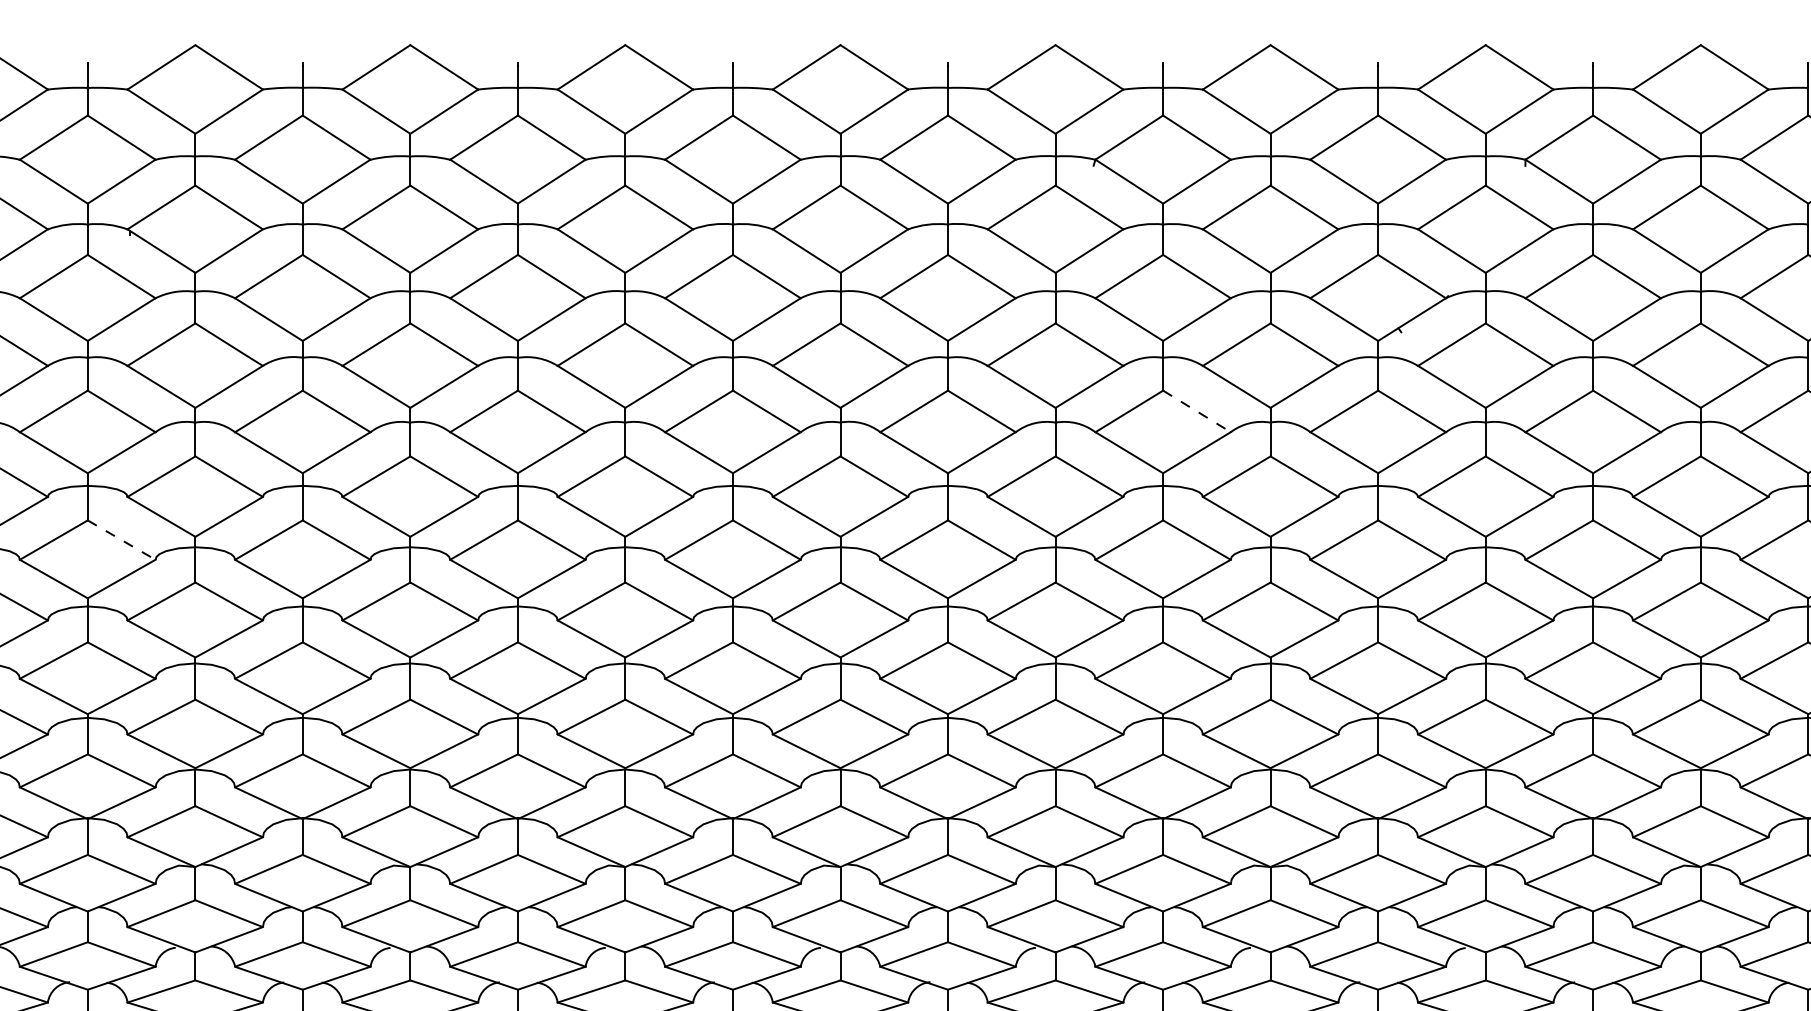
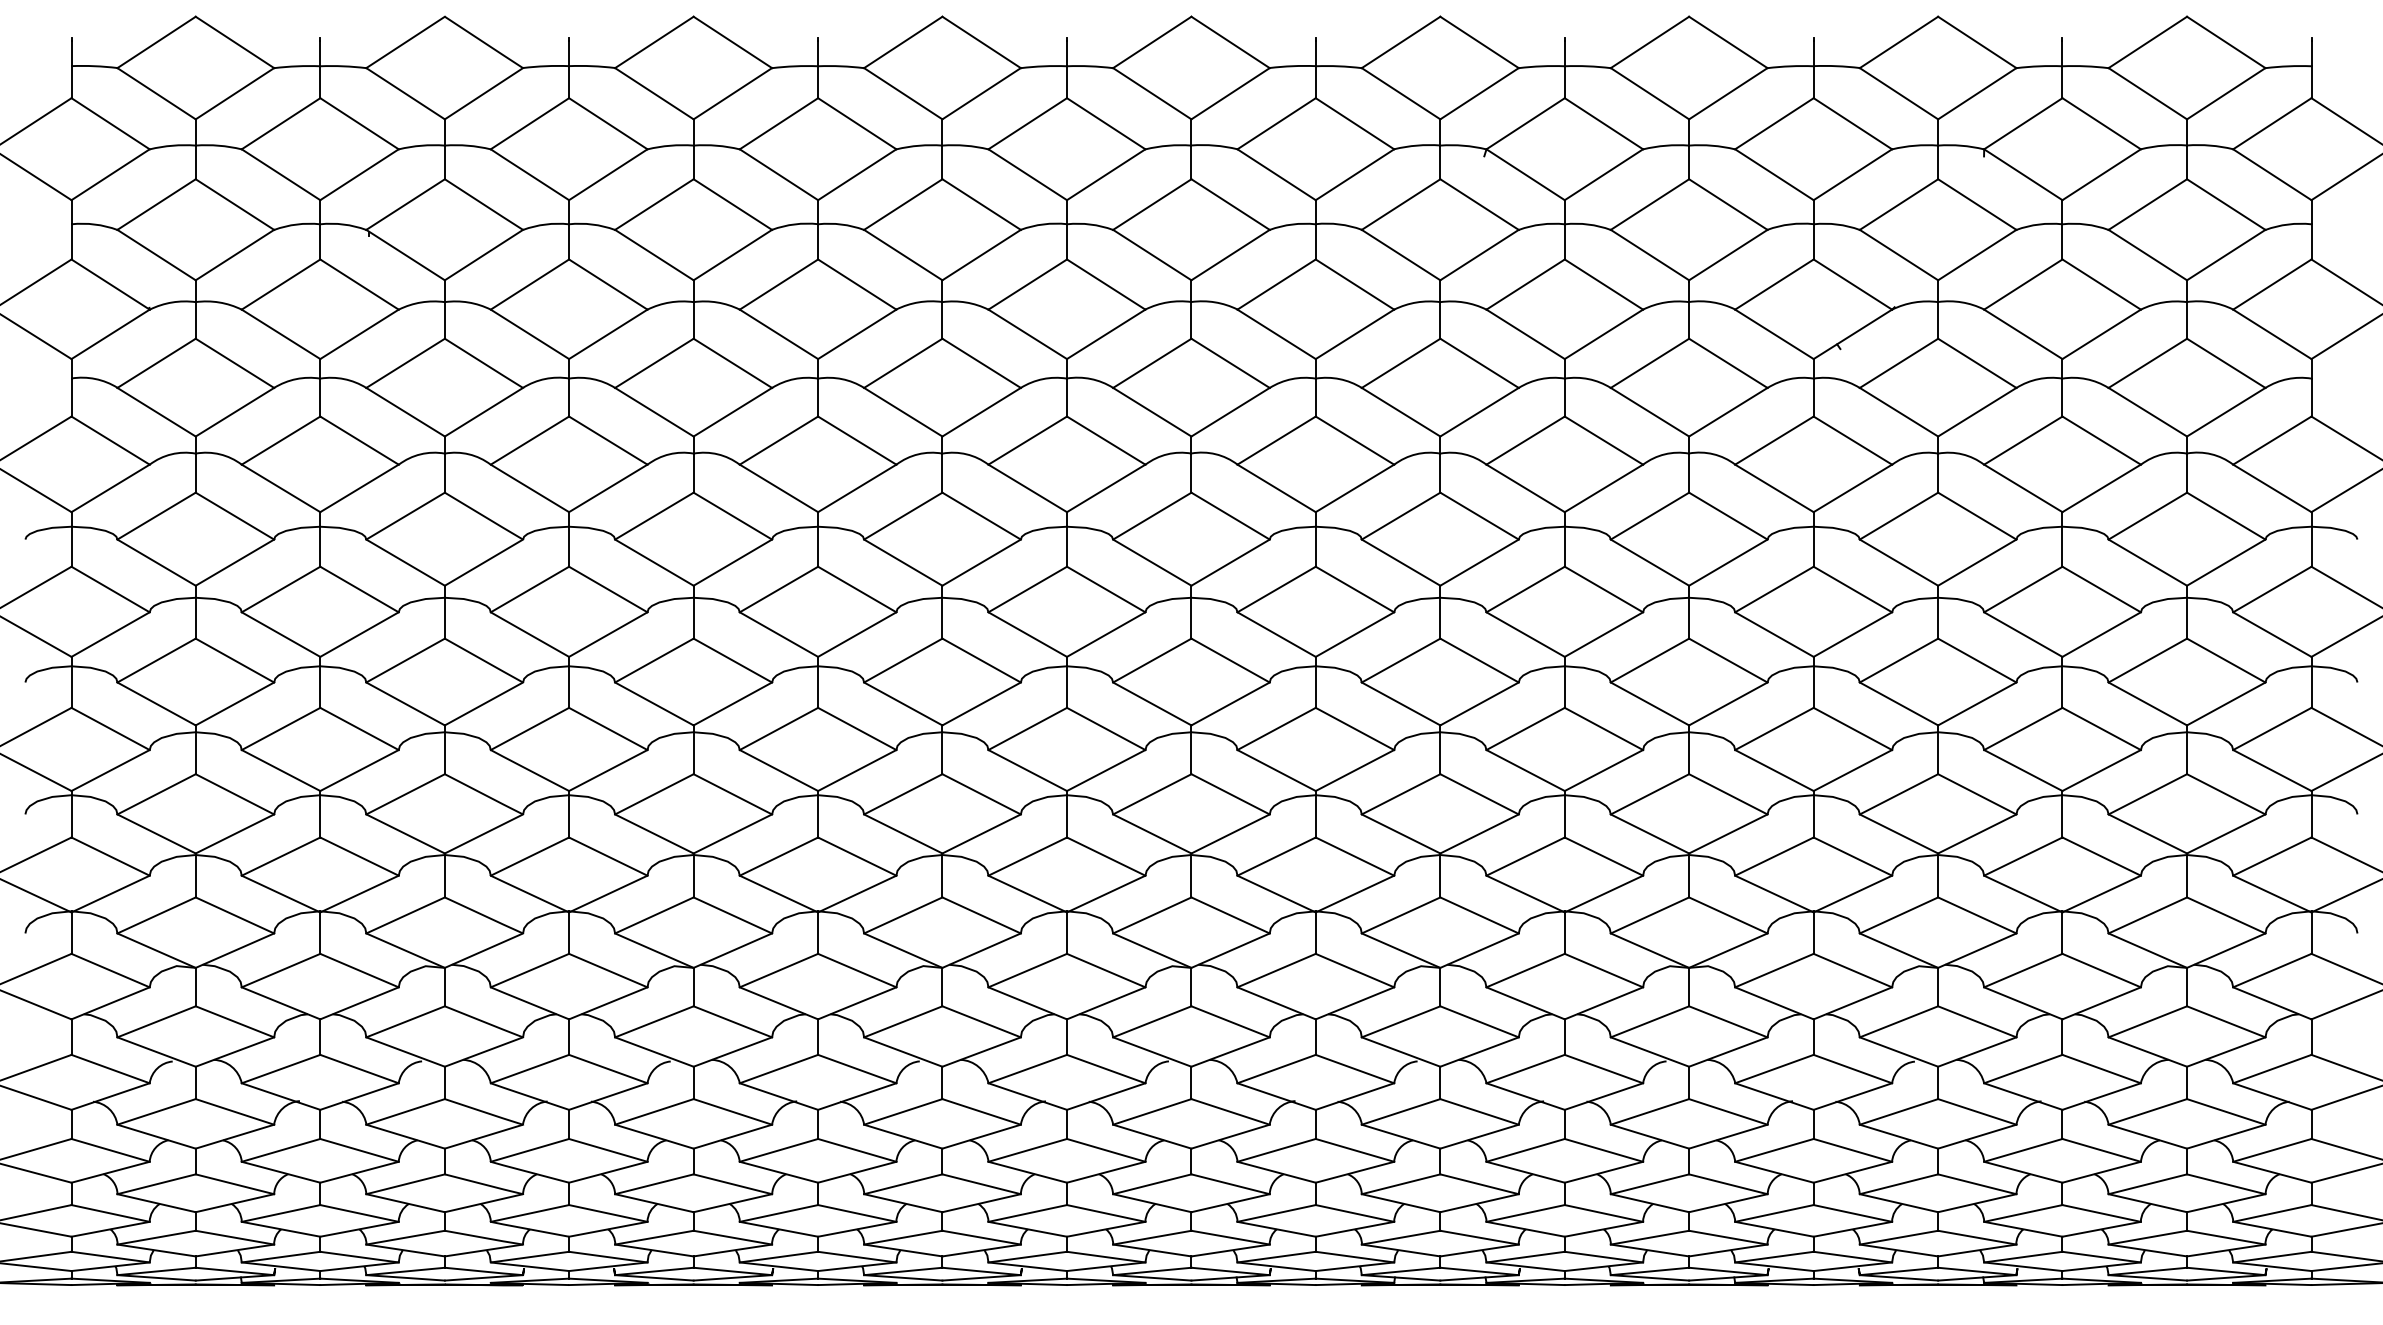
line: (1196, 411) -> (1603, 440), dashed -> solid
line: (121, 540) -> (359, 589), dashed -> solid

